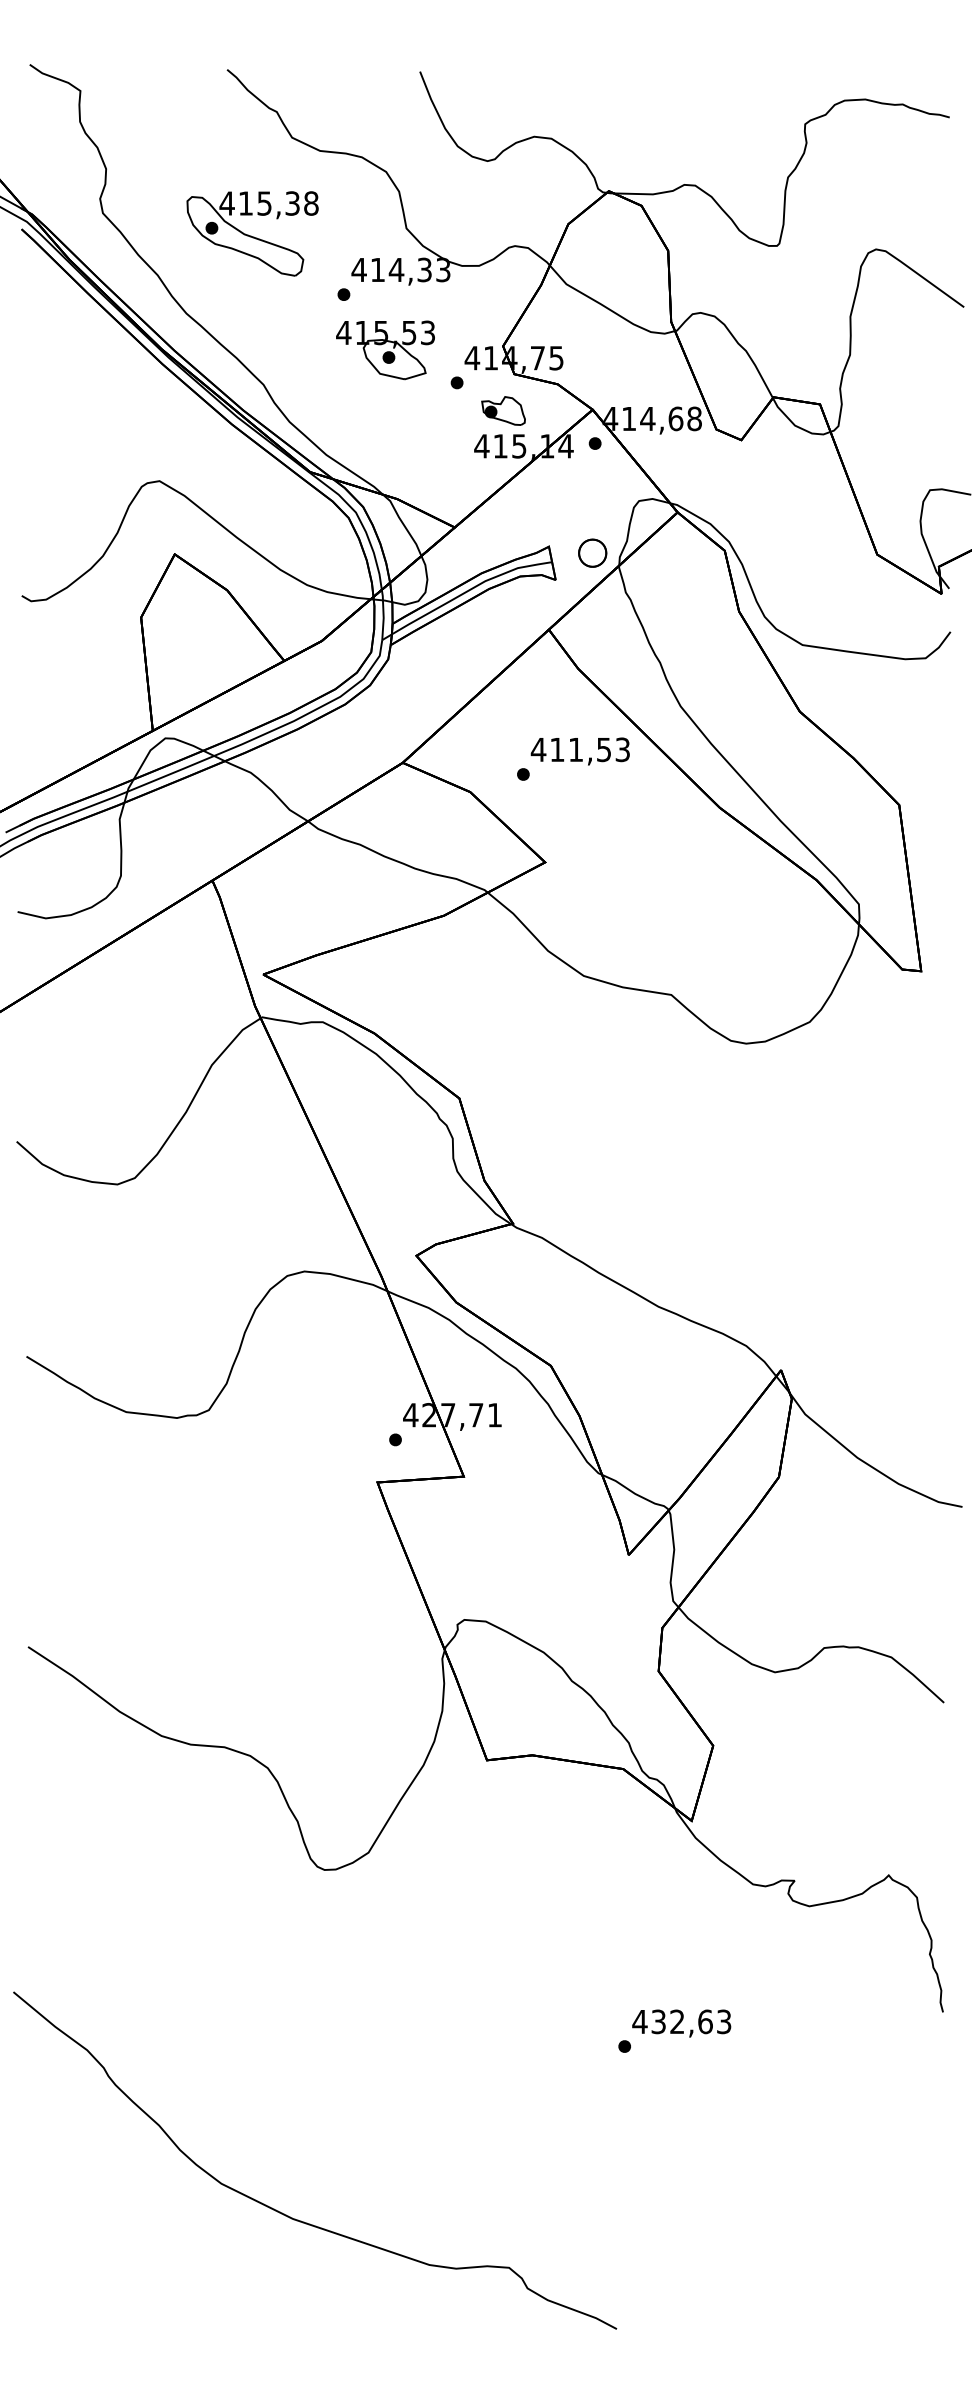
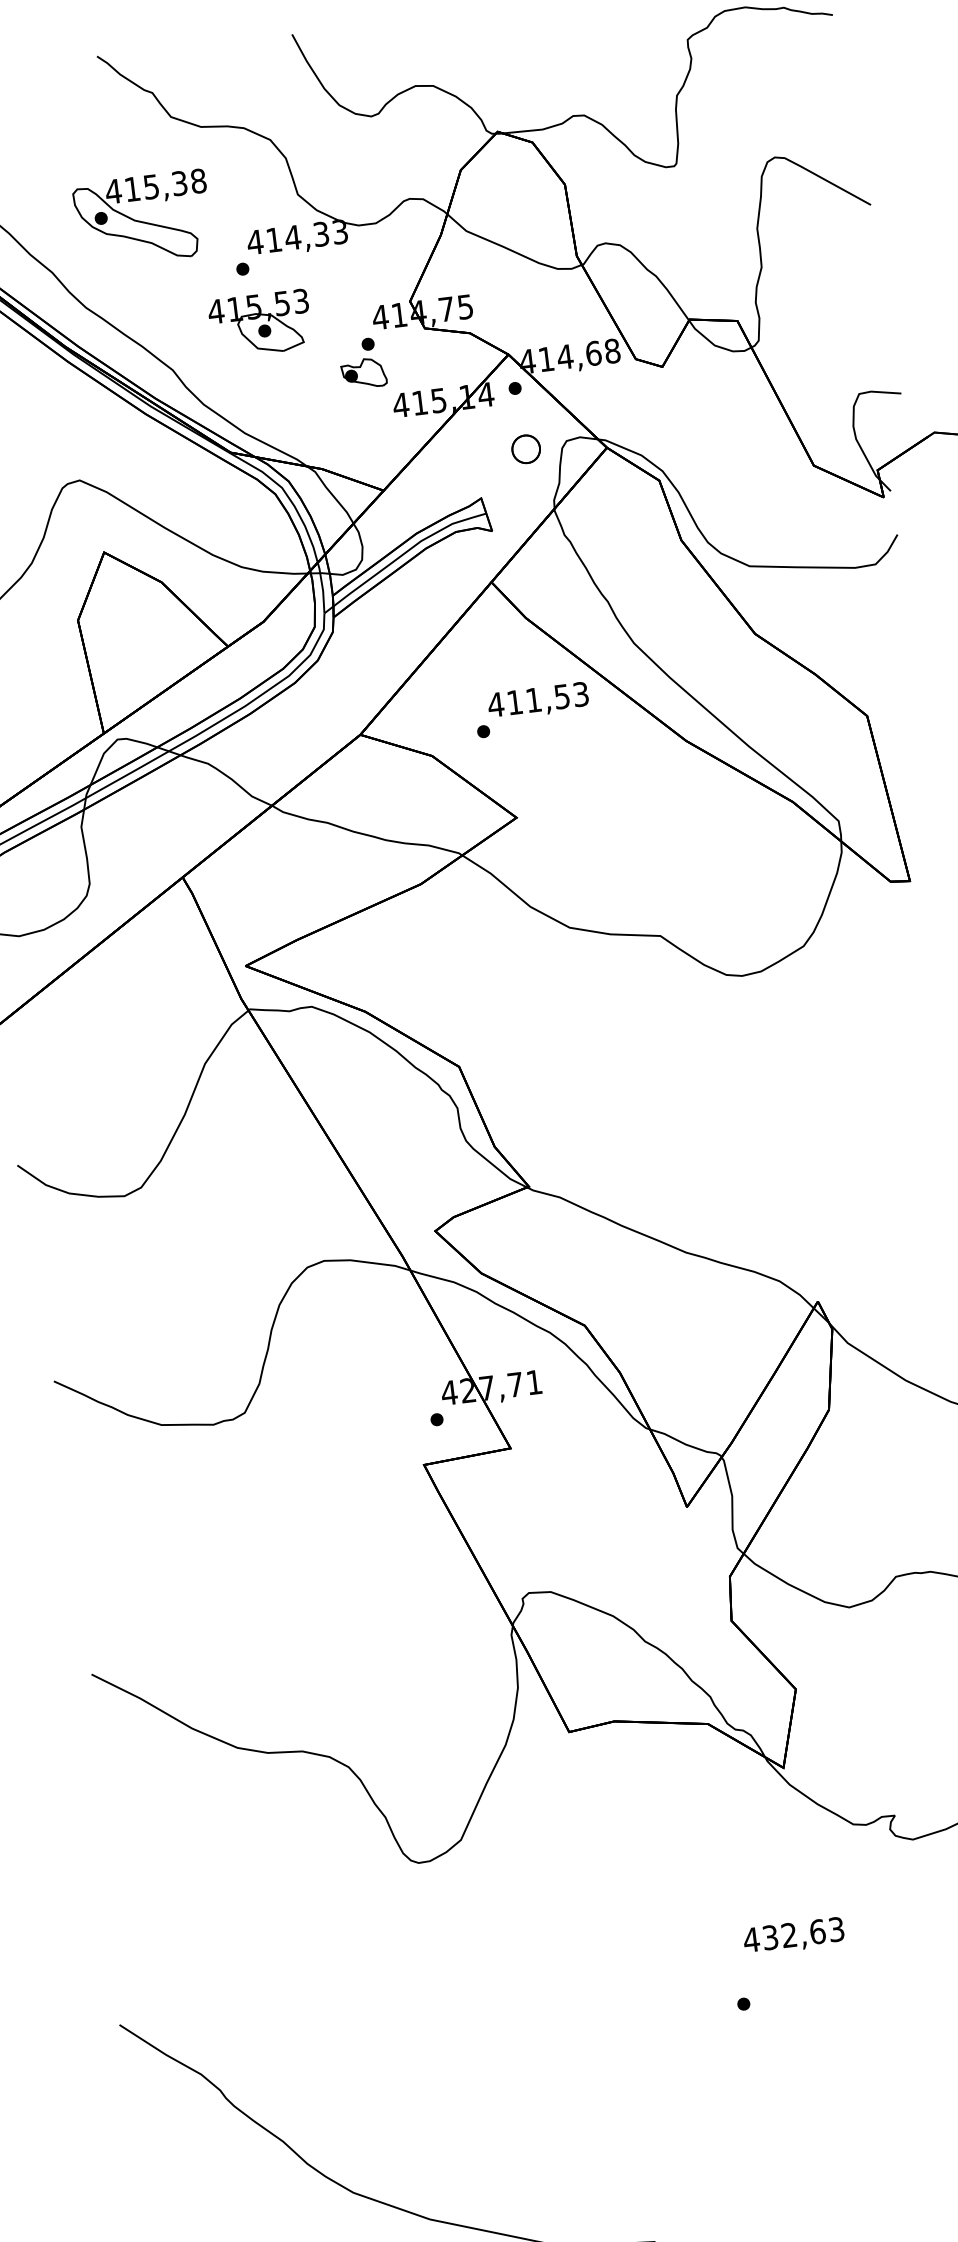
part: (385, 350) -> (260, 324), moved
part: (503, 410) -> (363, 373), moved
part: (592, 552) -> (525, 448), moved
text: (681, 2023) -> (793, 1936), moved

